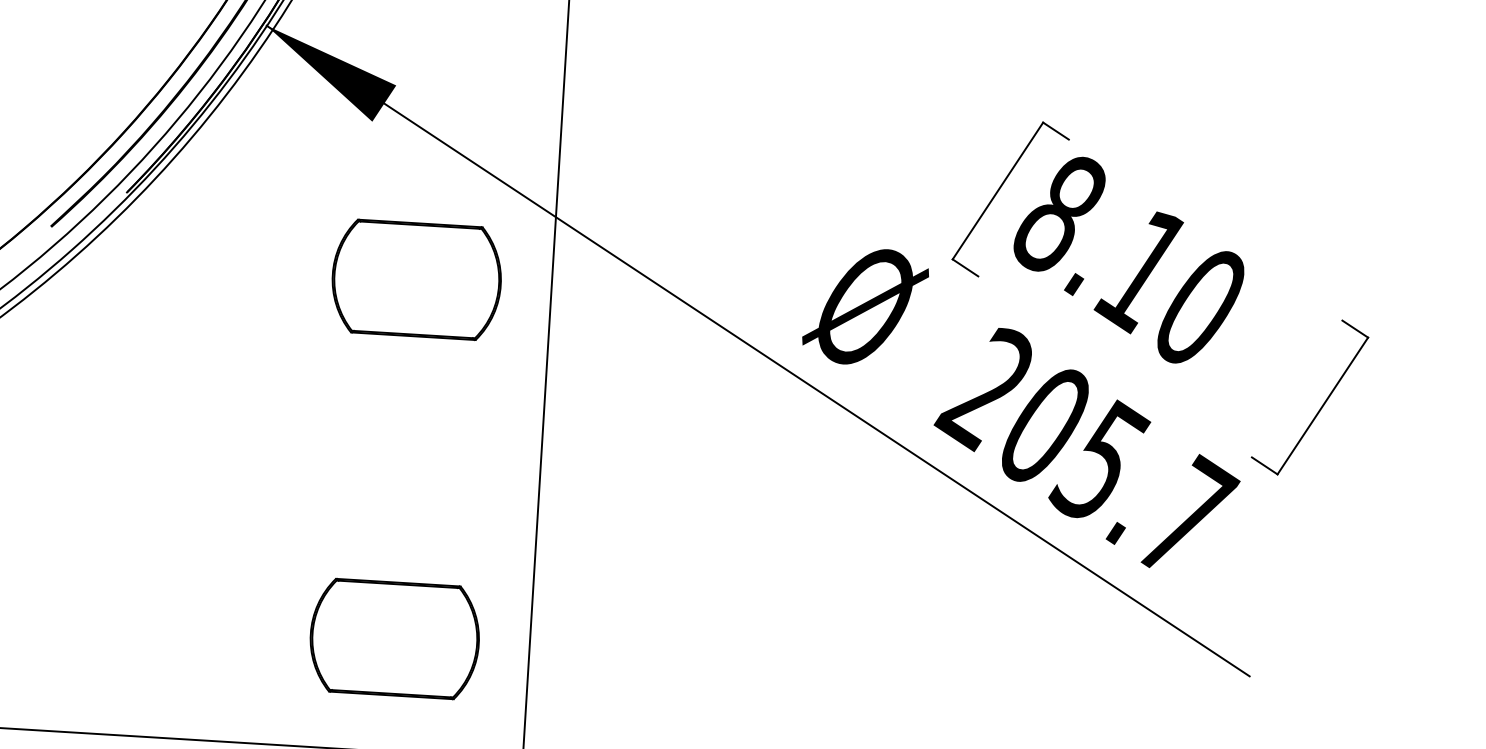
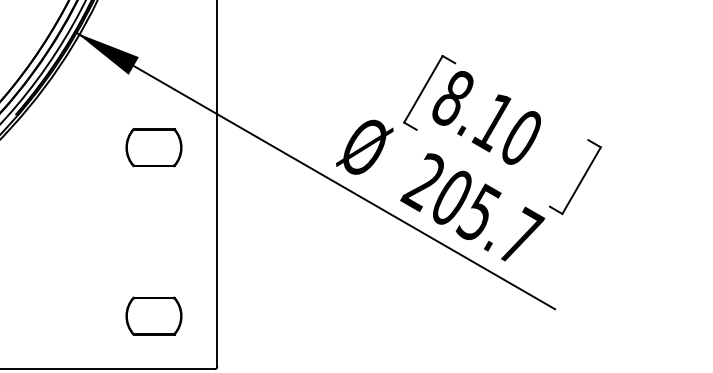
part: (415, 279) -> (153, 147), size x0.7
part: (393, 637) -> (153, 315), size x0.7

